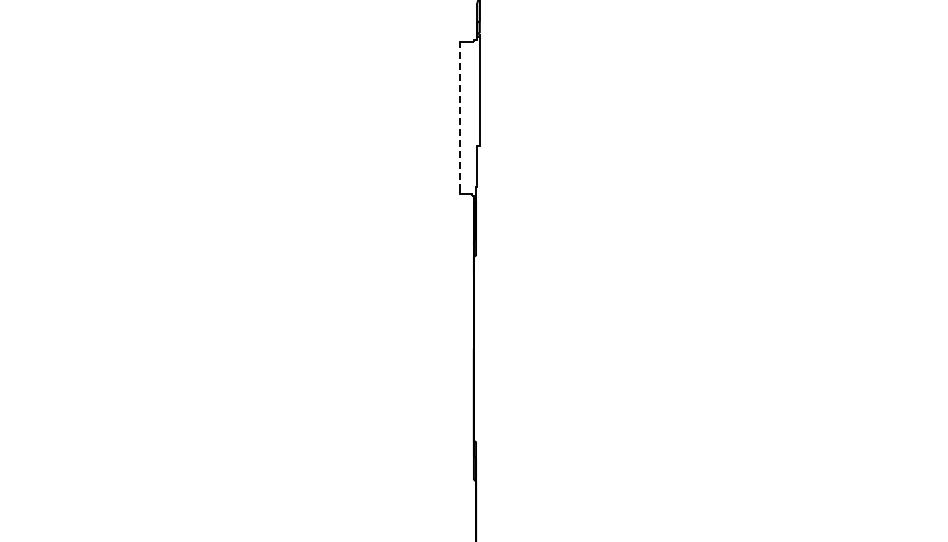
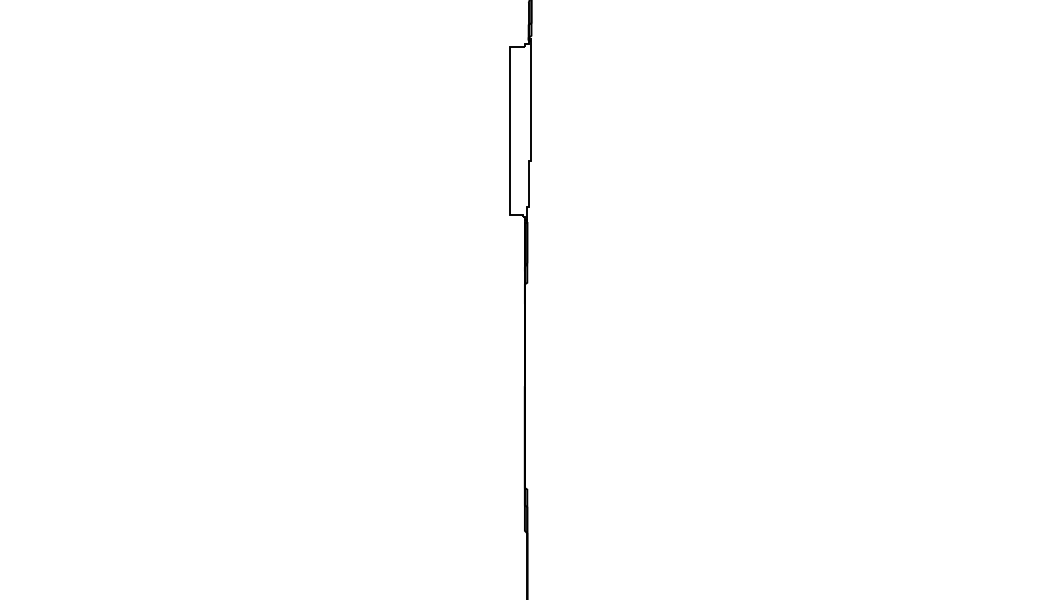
line: (460, 117) -> (510, 129), dashed -> solid

